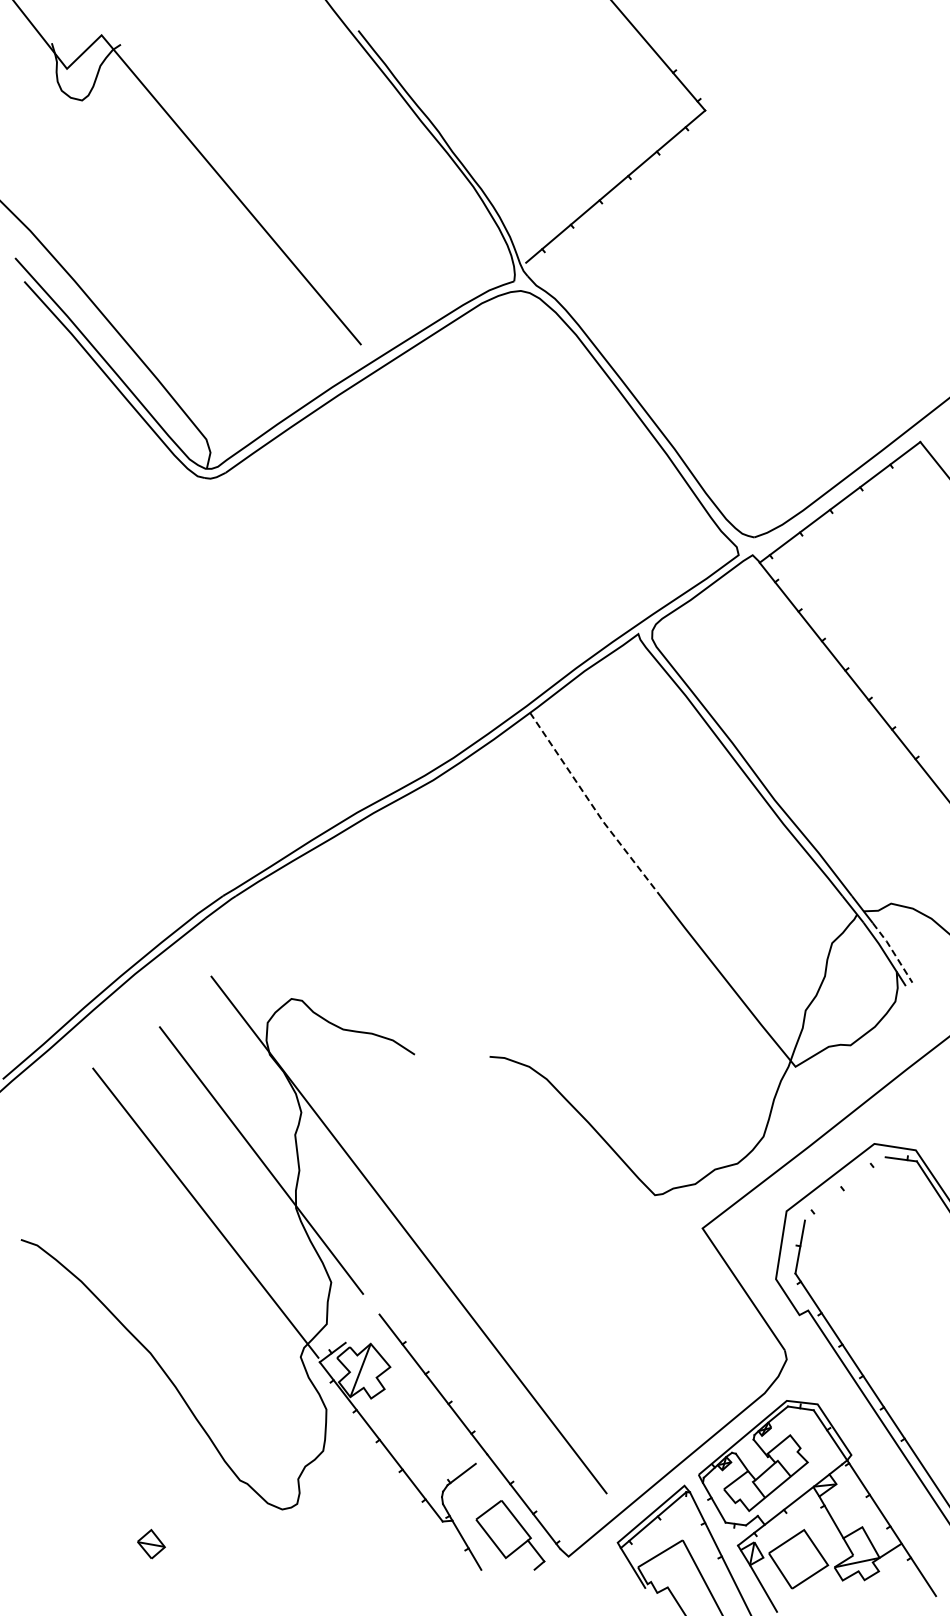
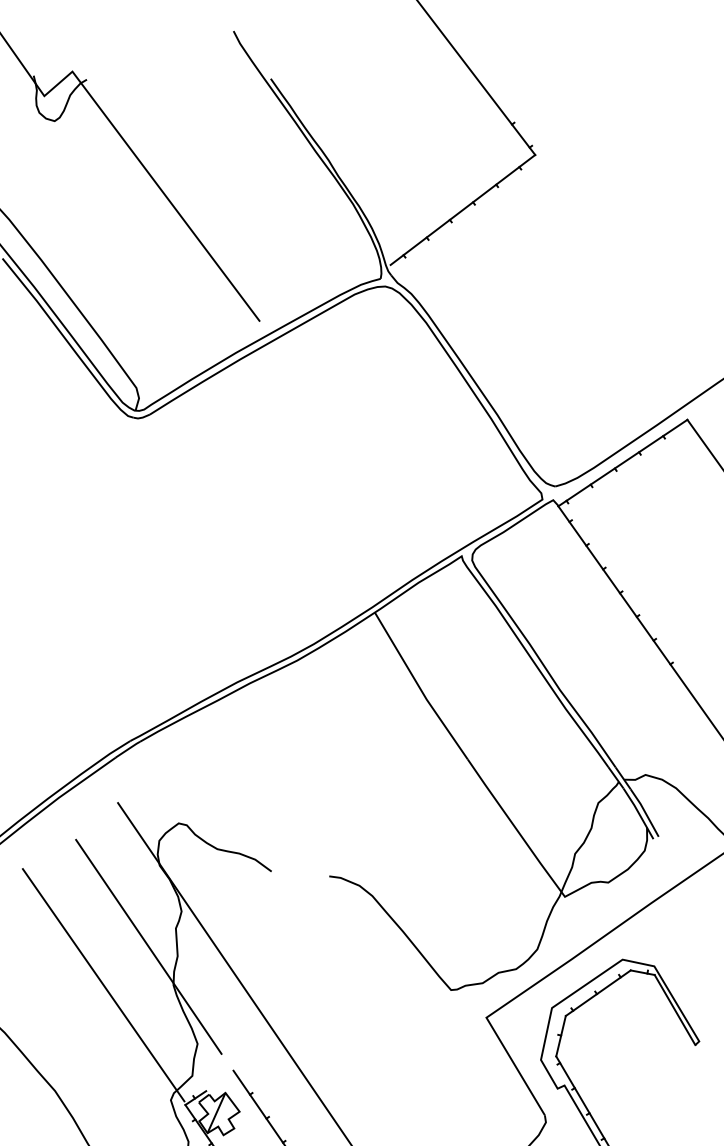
line: (593, 806) -> (419, 687), dashed -> solid
line: (893, 952) -> (645, 812), dashed -> solid
line: (844, 1188) -> (597, 992), added

